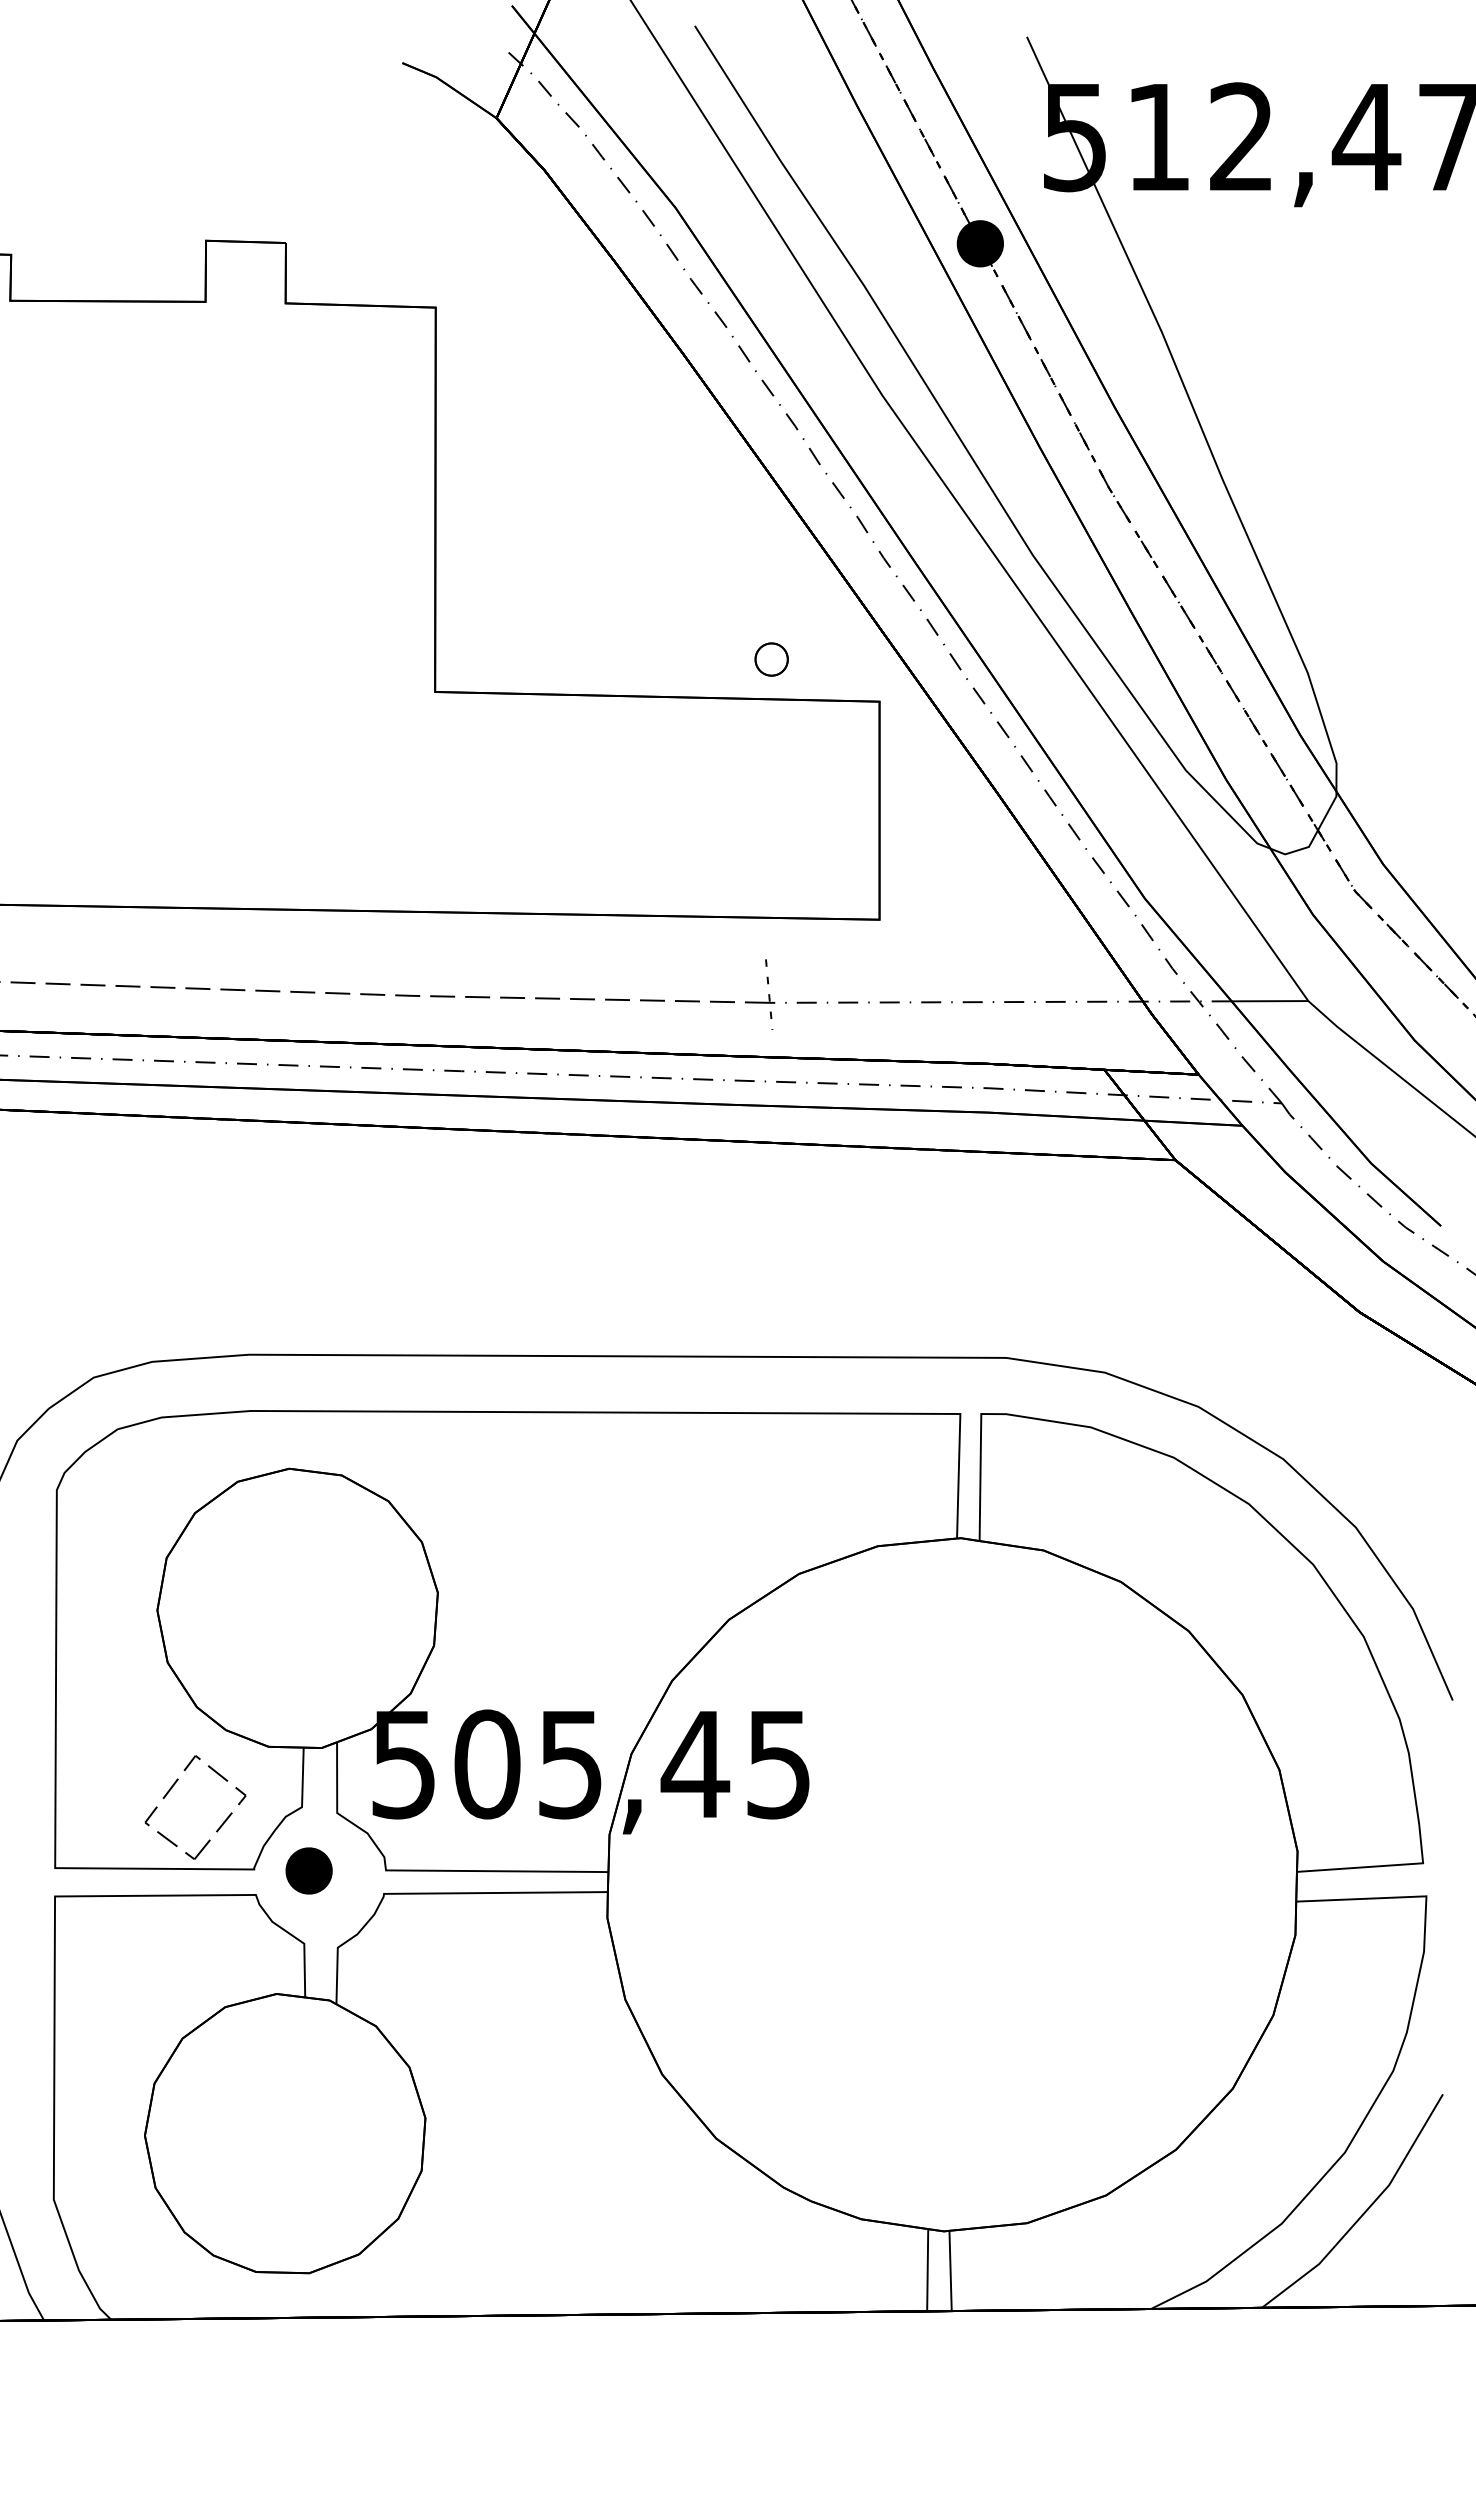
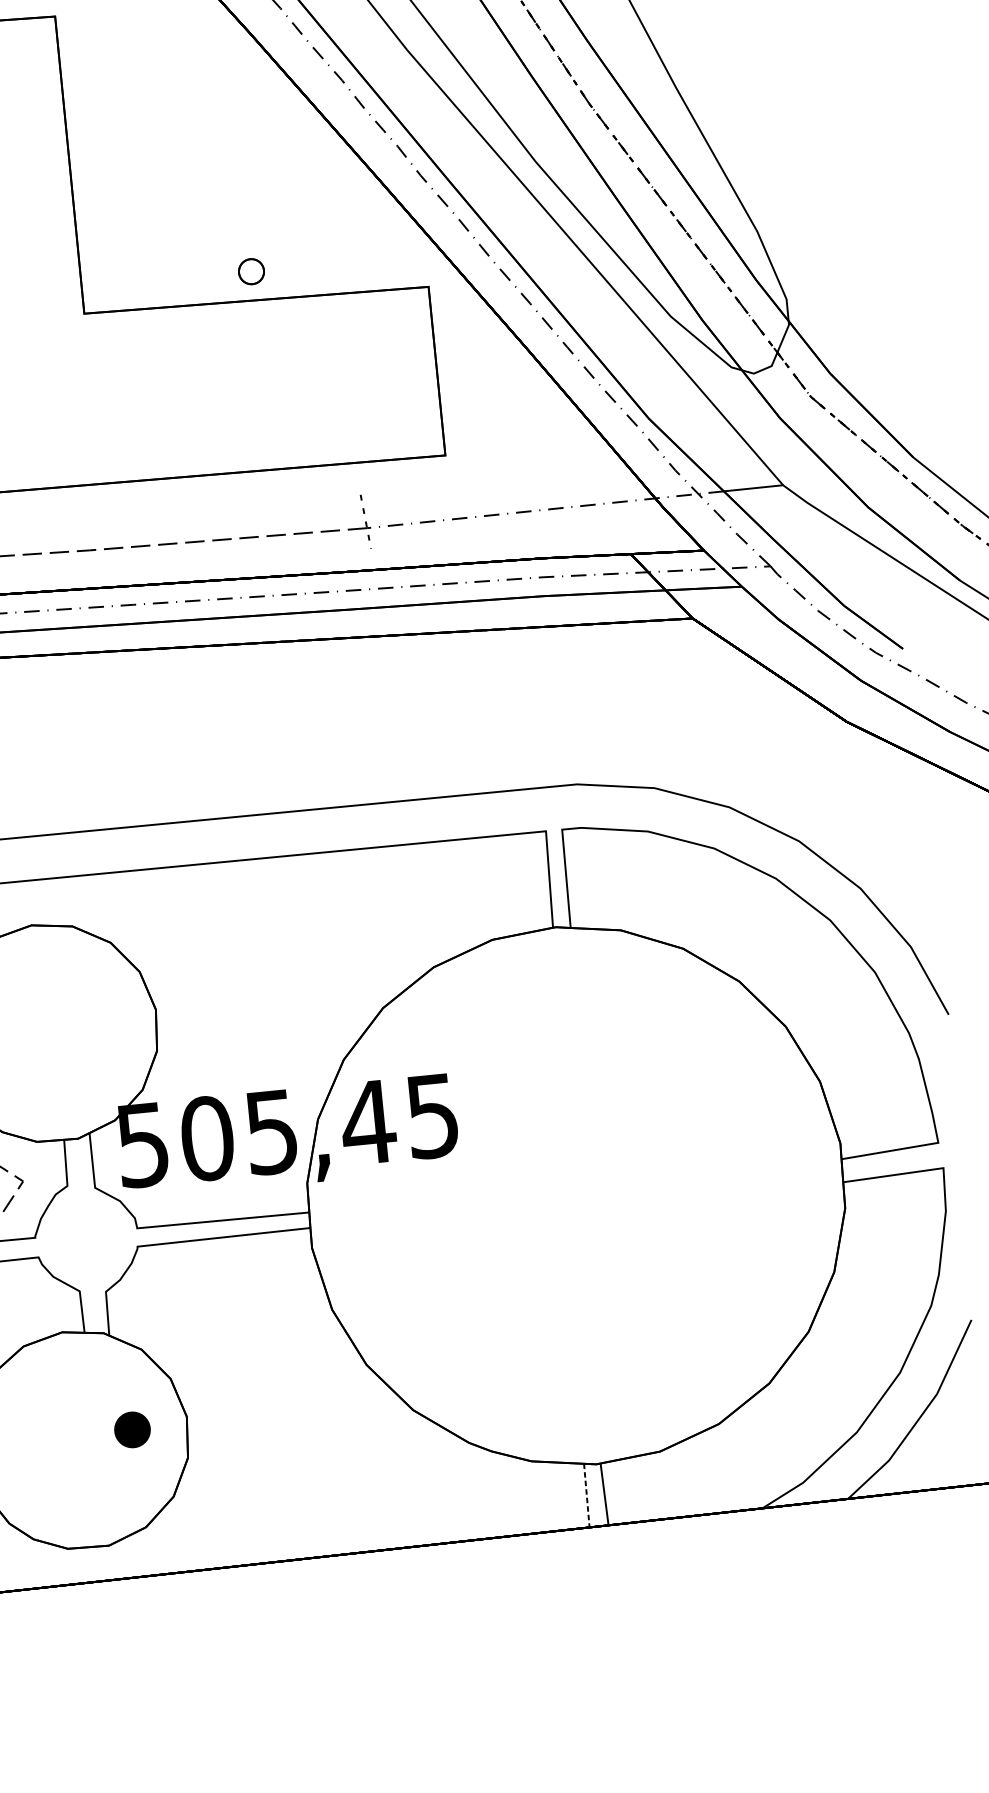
part: (771, 659) -> (251, 271), moved
part: (308, 1870) -> (131, 1429), moved
line: (927, 2270) -> (586, 1495), solid -> dashed

